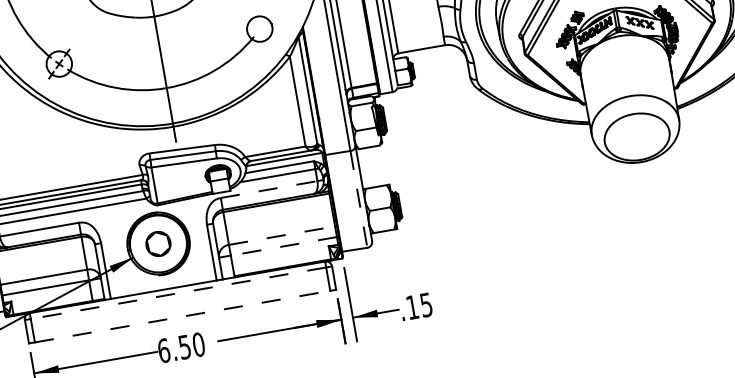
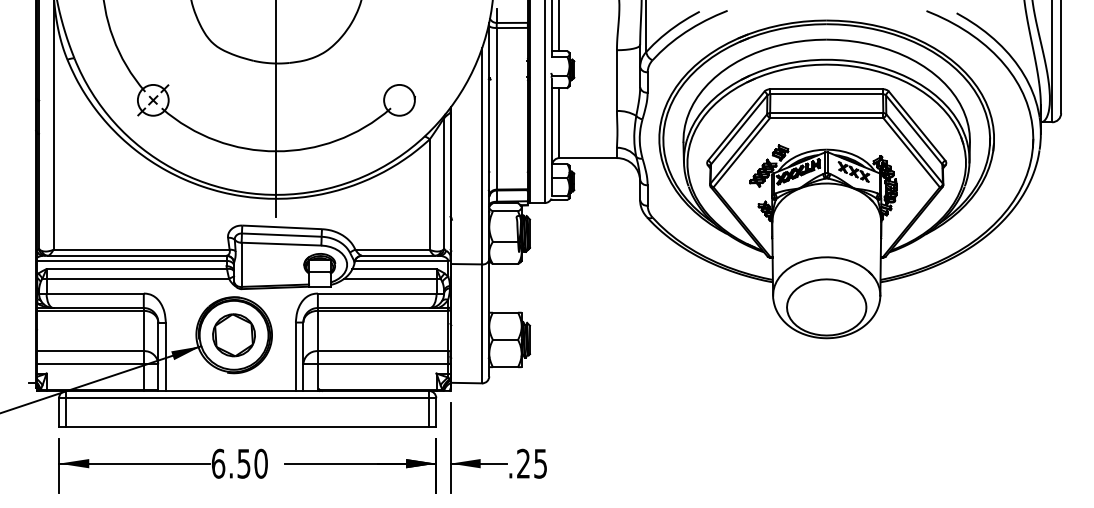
line: (269, 189) -> (377, 293), dashed -> solid
line: (359, 199) -> (482, 324), dashed -> solid
line: (282, 235) -> (383, 351), dashed -> solid
part: (158, 244) -> (233, 335), size x1.43
line: (283, 246) -> (382, 364), dashed -> solid
line: (178, 293) -> (247, 398), dashed -> solid
text: (412, 307) -> (523, 463), .15 -> .25
line: (183, 316) -> (248, 426), dashed -> solid

